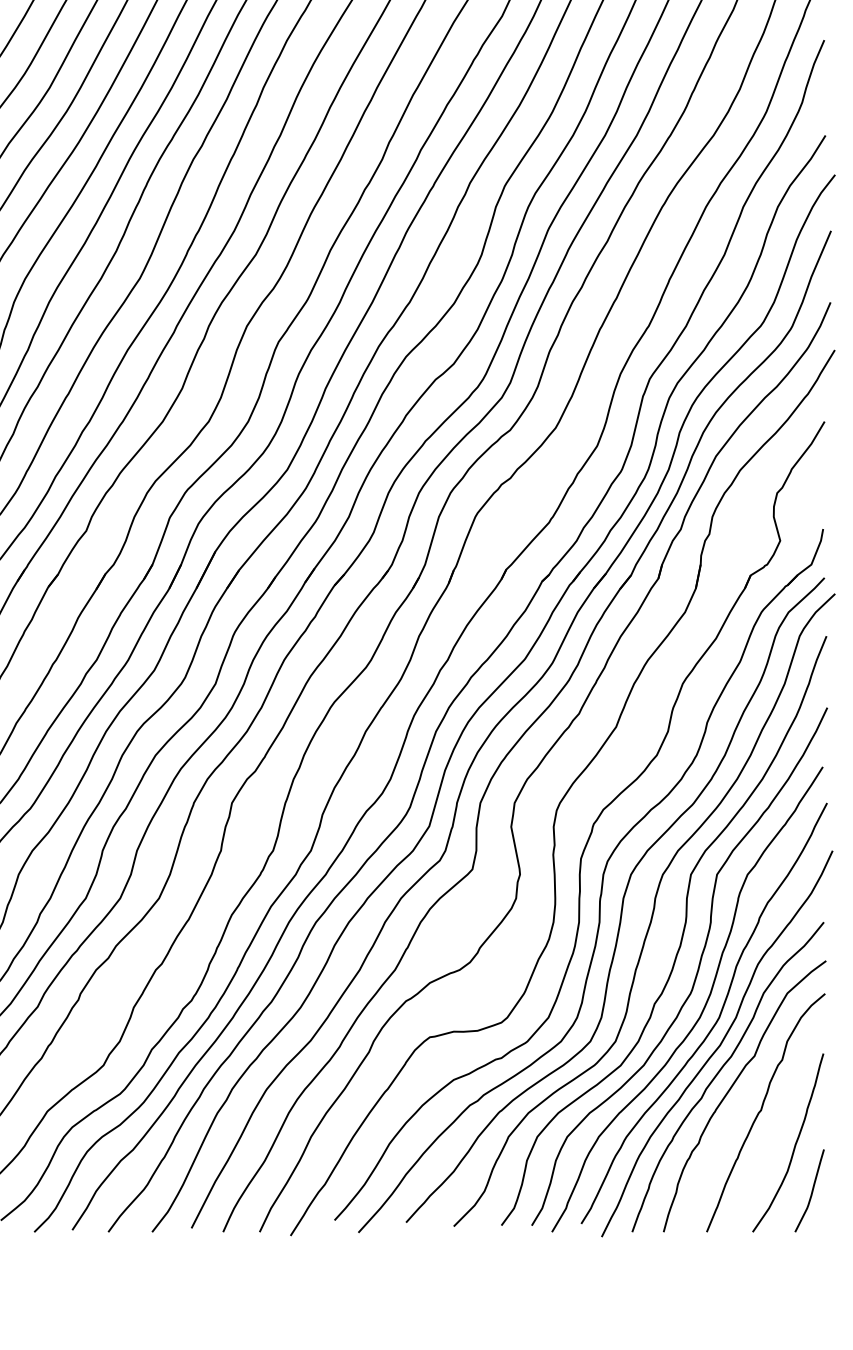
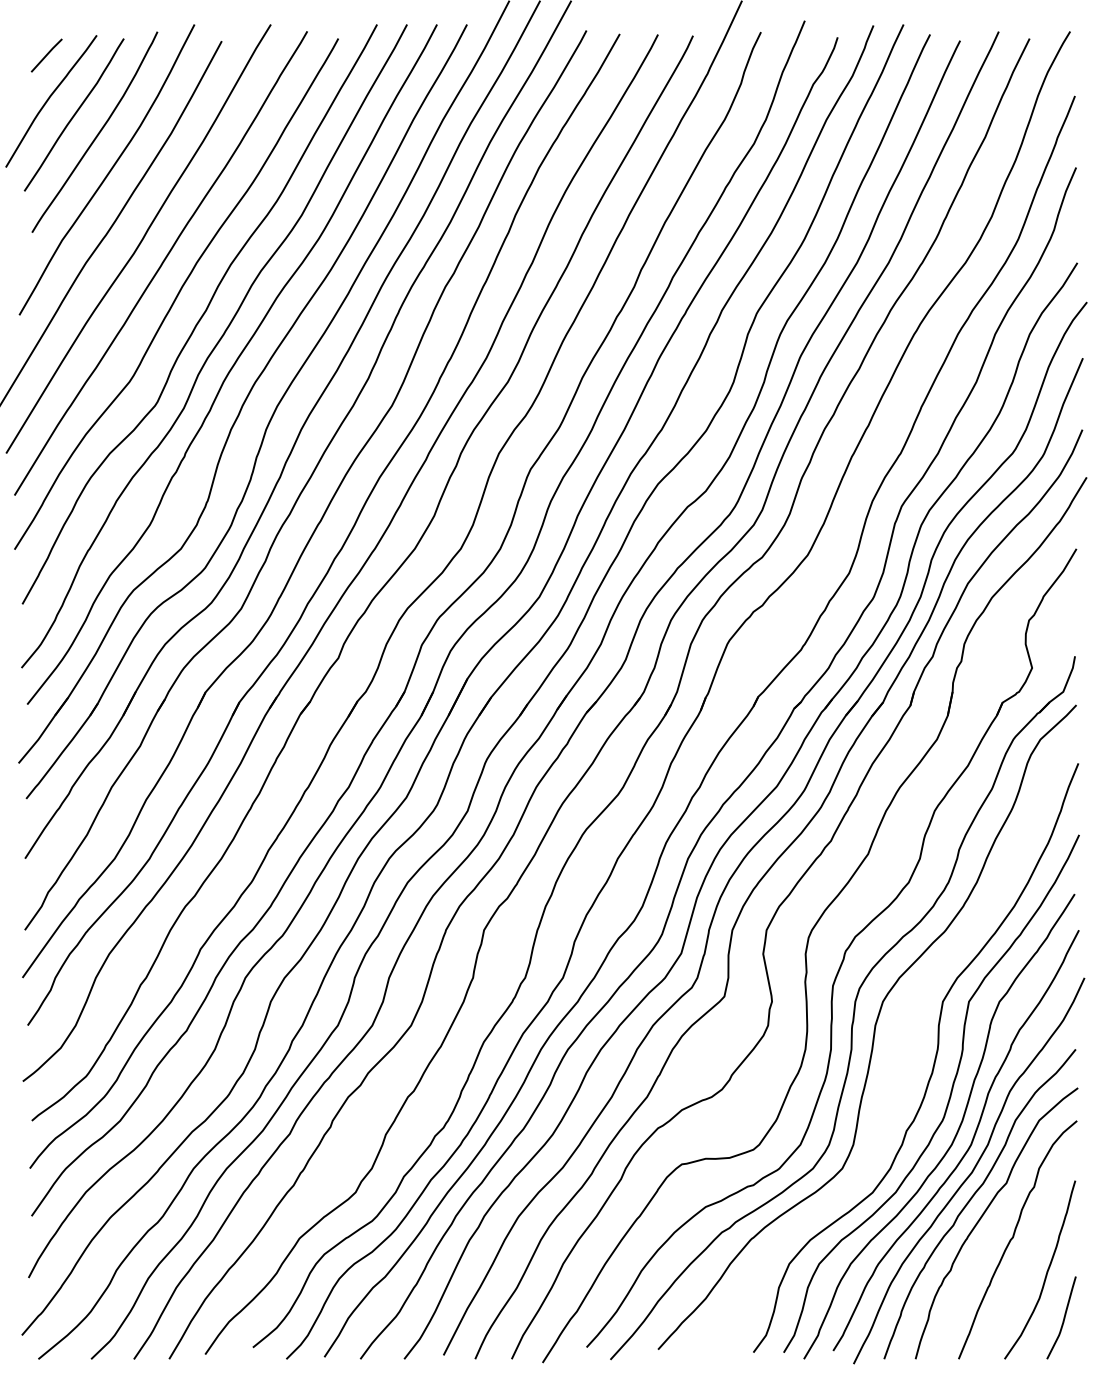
curve: (652, 909) -> (904, 1036), removed

